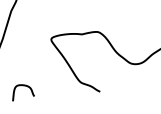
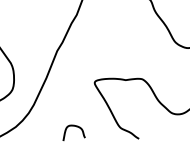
curve: (24, 86) -> (76, 127), moved

